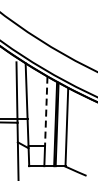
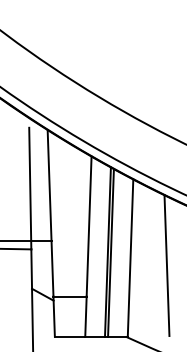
line: (46, 111) -> (89, 226), dashed -> solid
line: (84, 130) -> (166, 264), added

